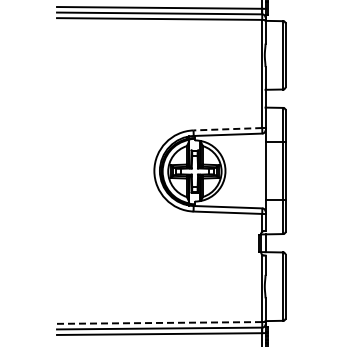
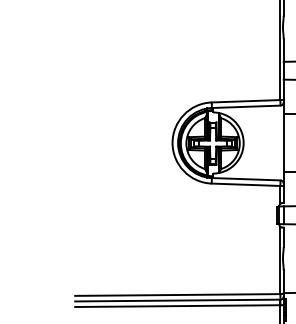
line: (227, 129) -> (245, 101), dashed -> solid
line: (159, 322) -> (177, 294), dashed -> solid

